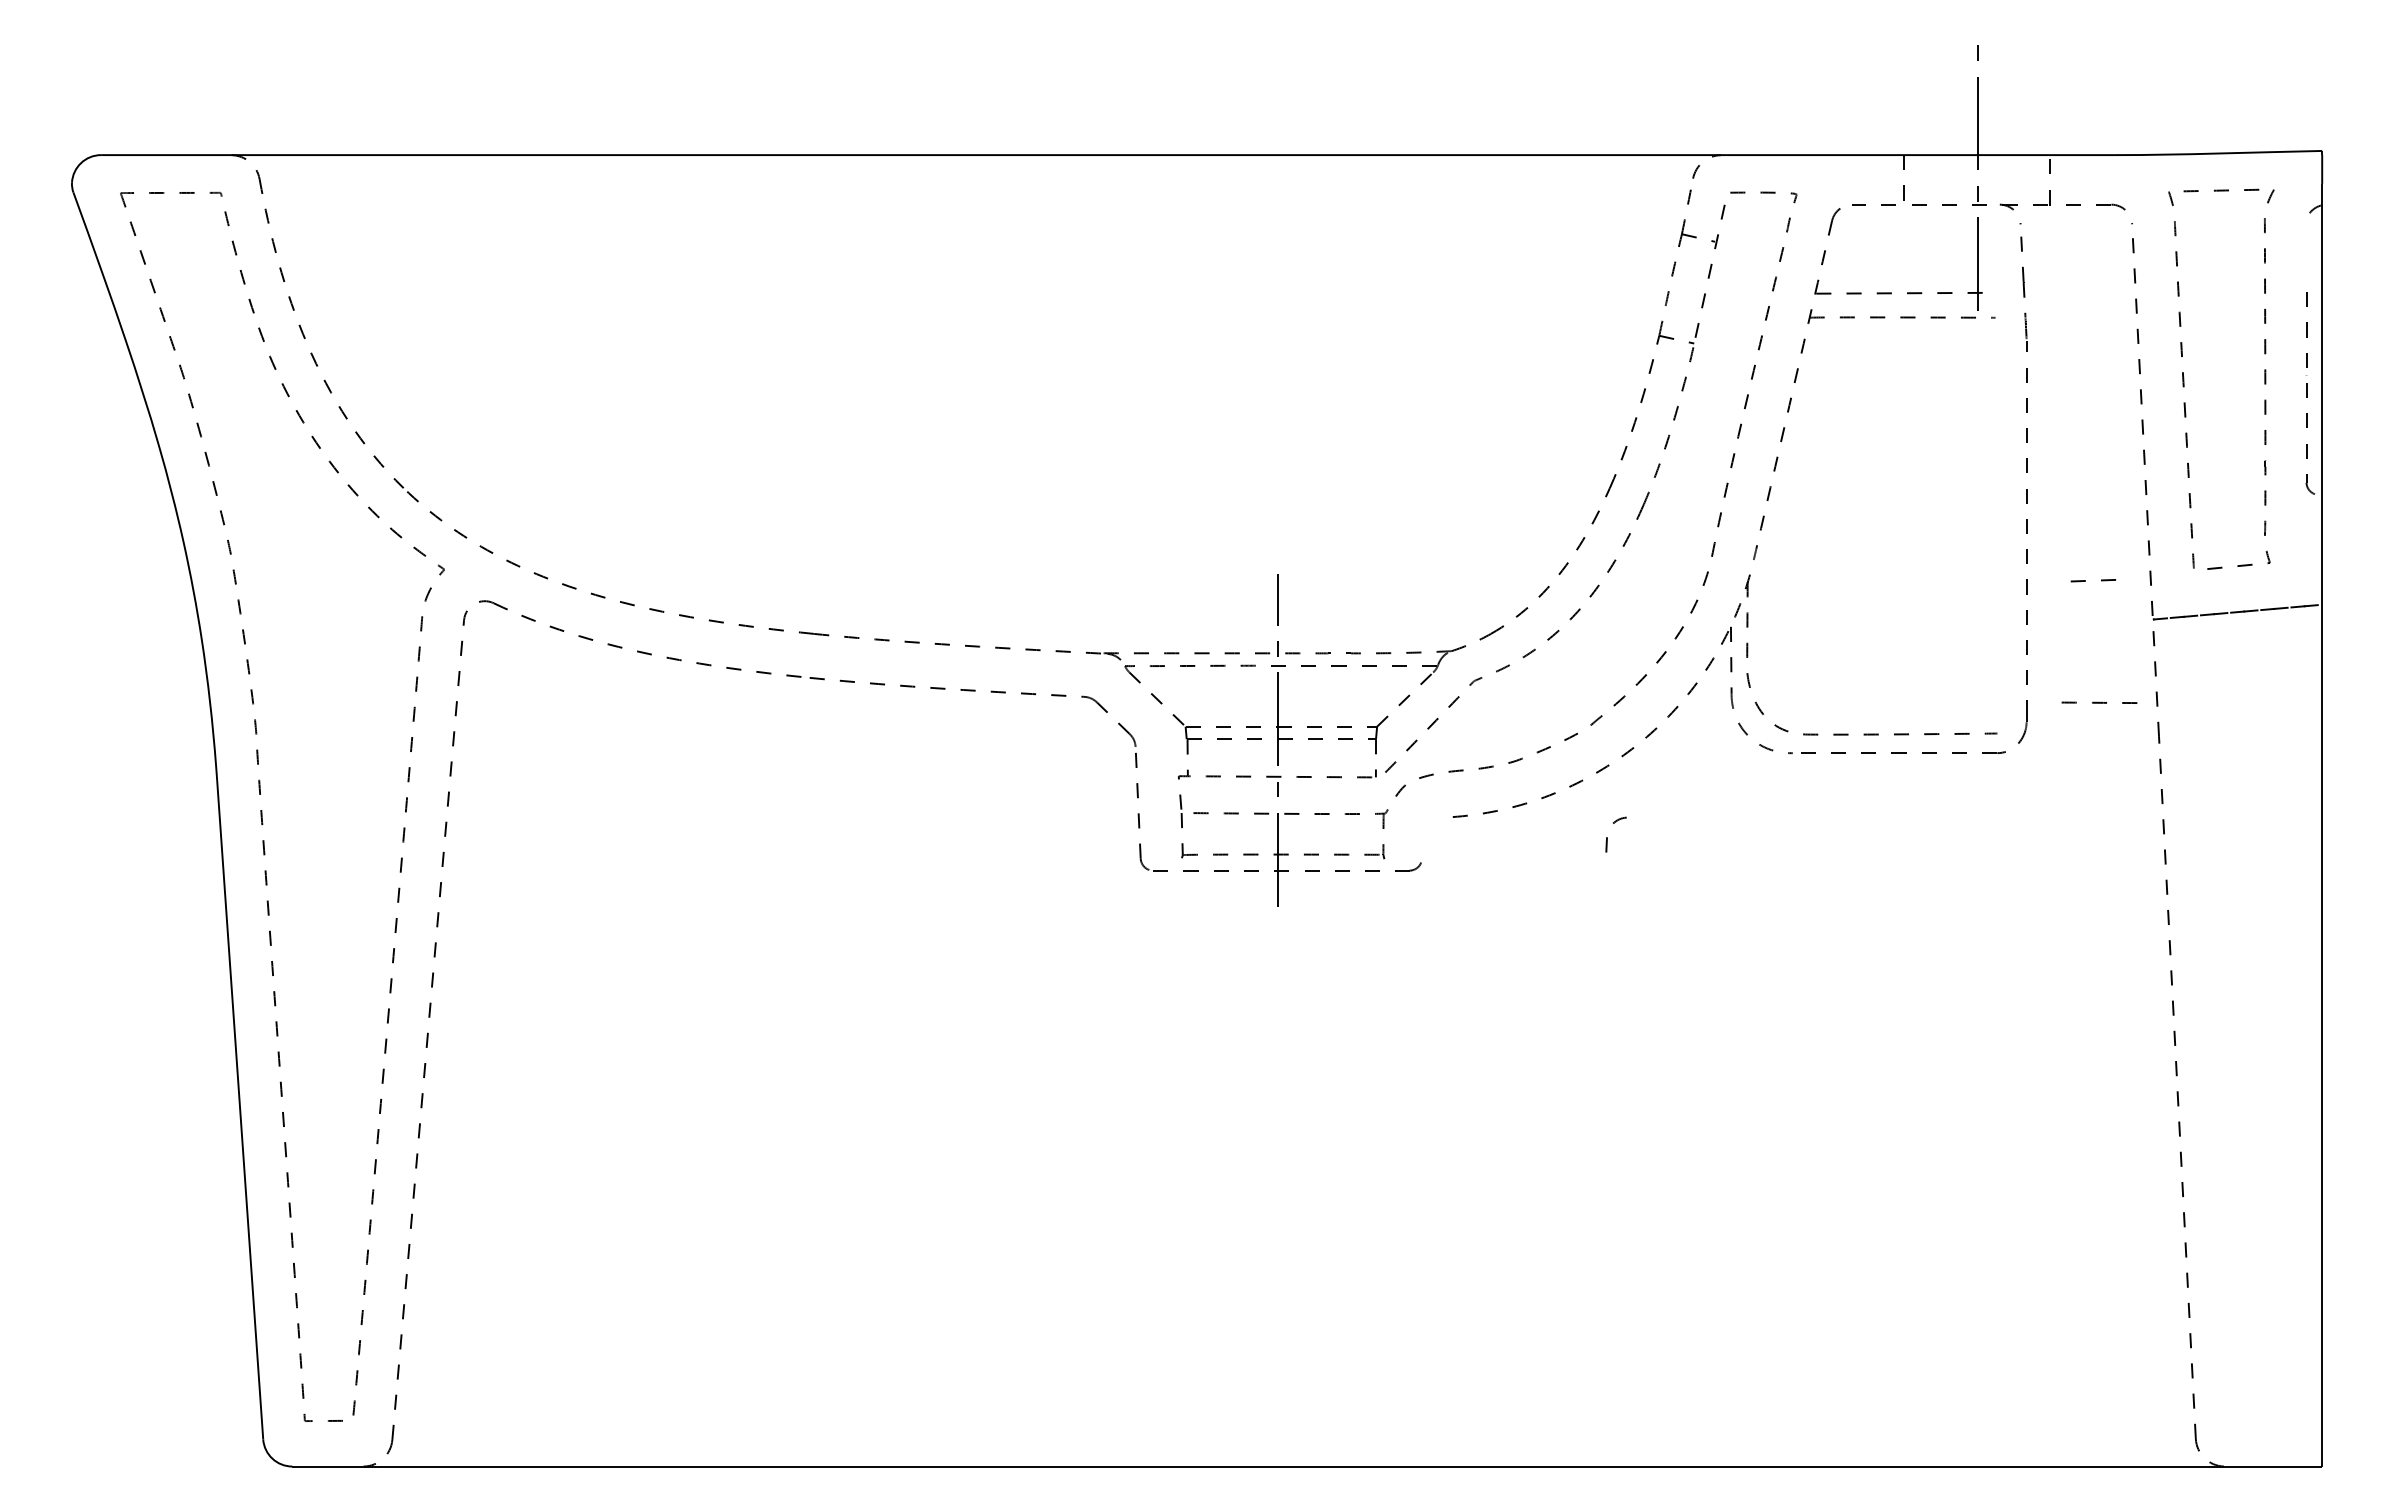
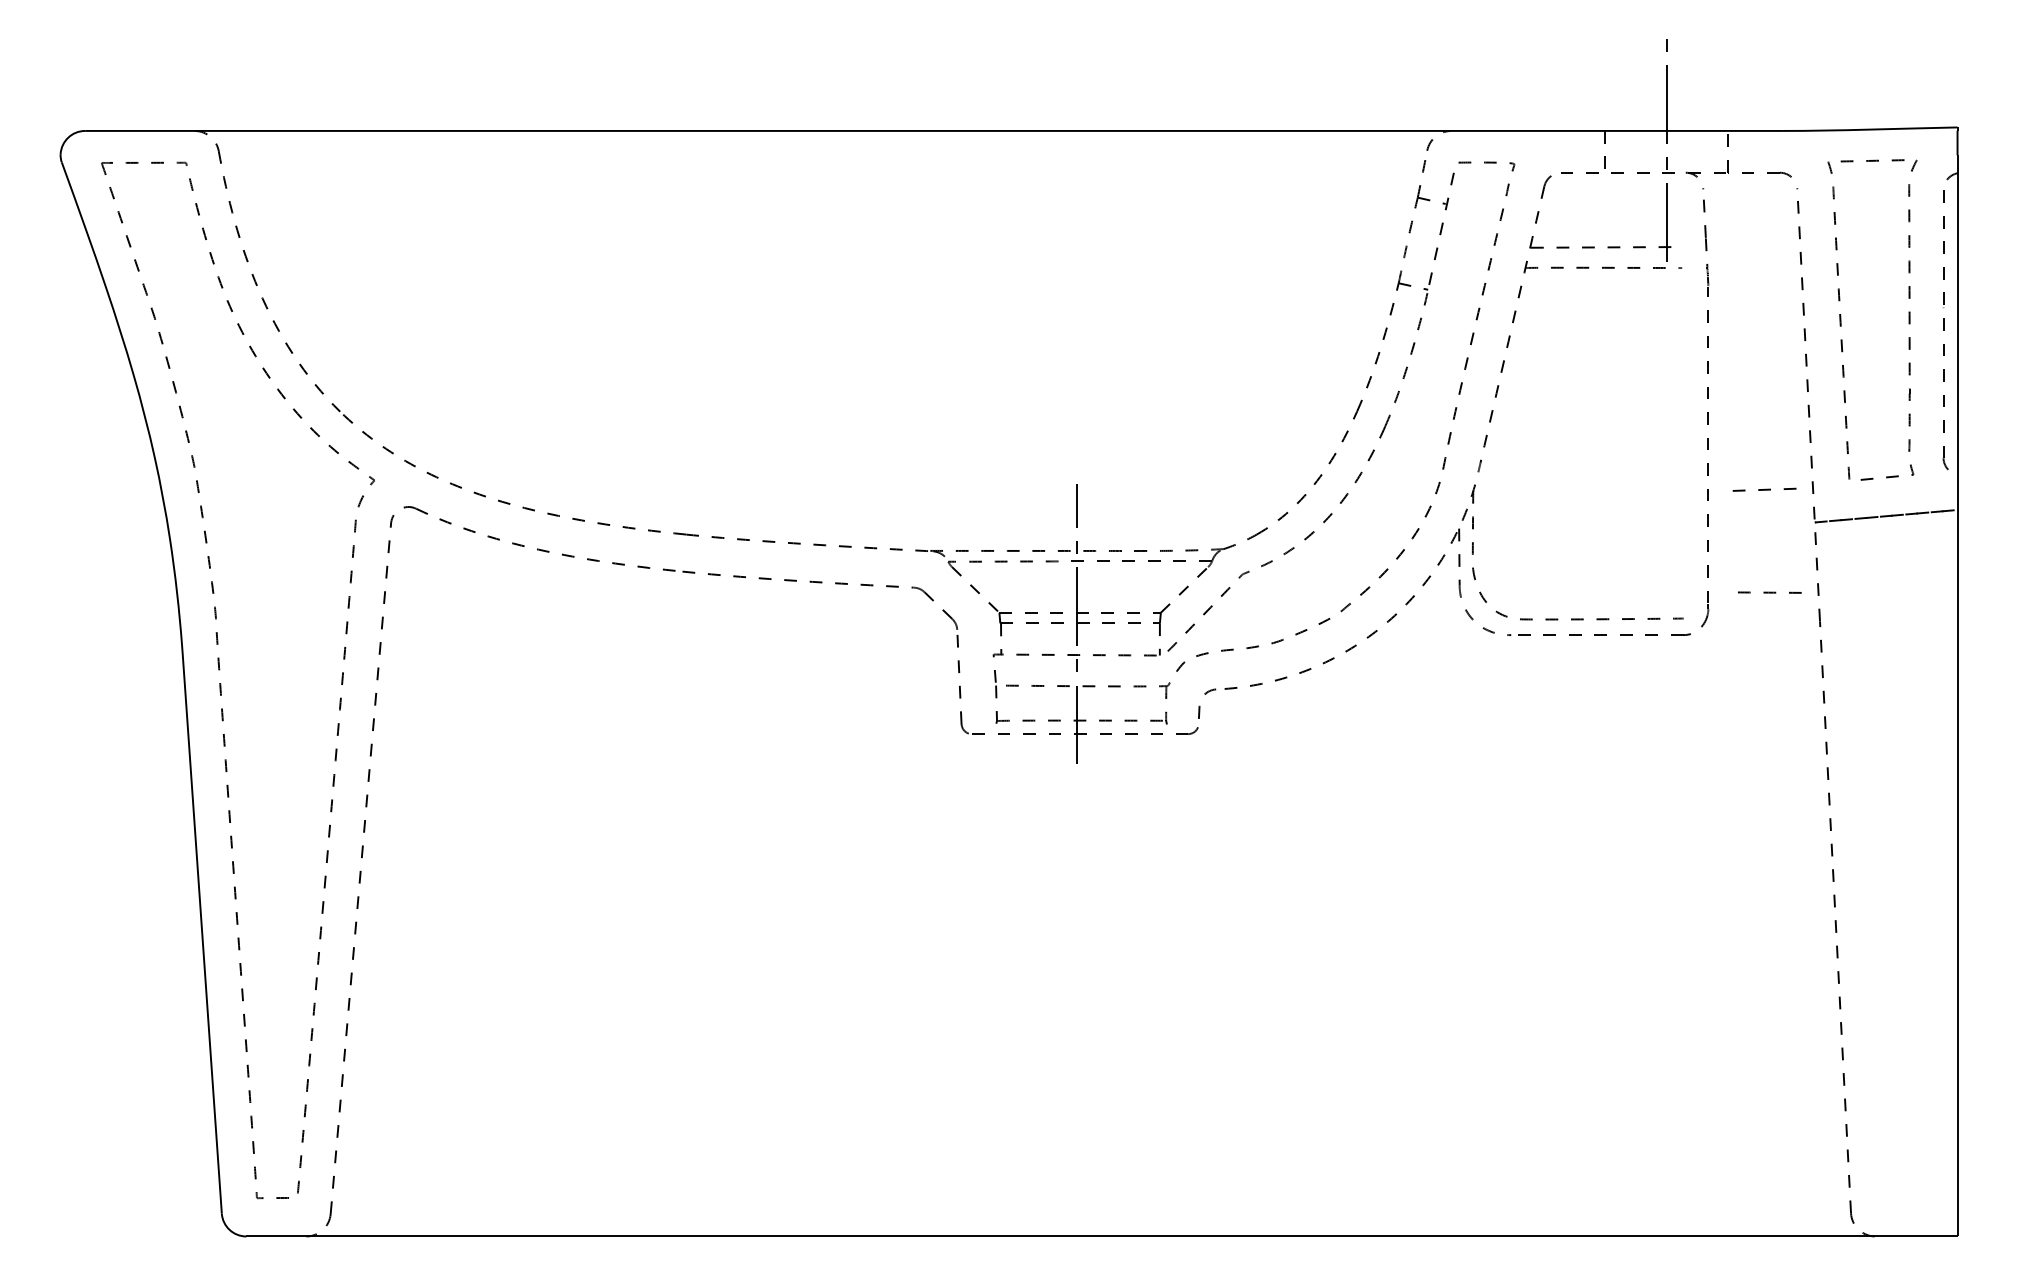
part: (2307, 391) -> (1945, 330), size x1.67
part: (2093, 580) -> (1764, 489), size x1.67
part: (1607, 837) -> (1199, 706), moved

